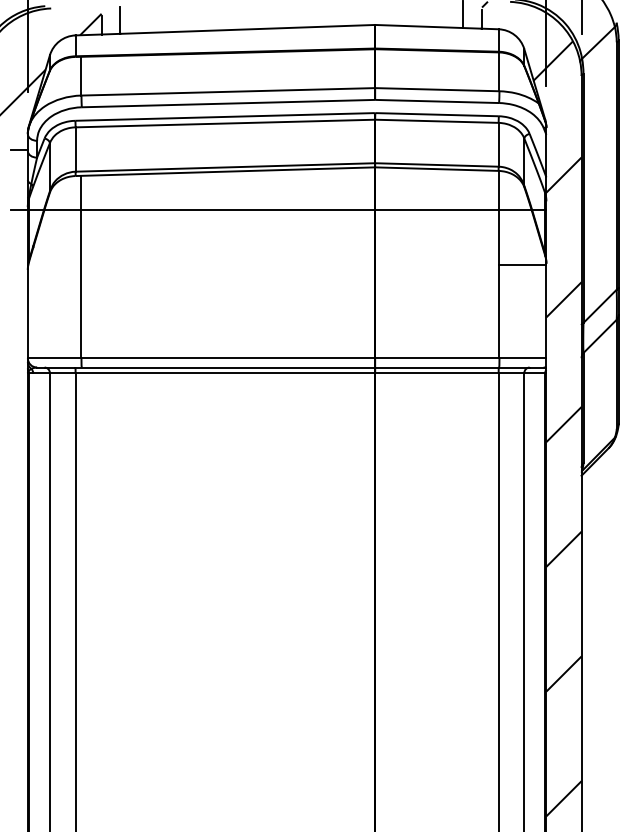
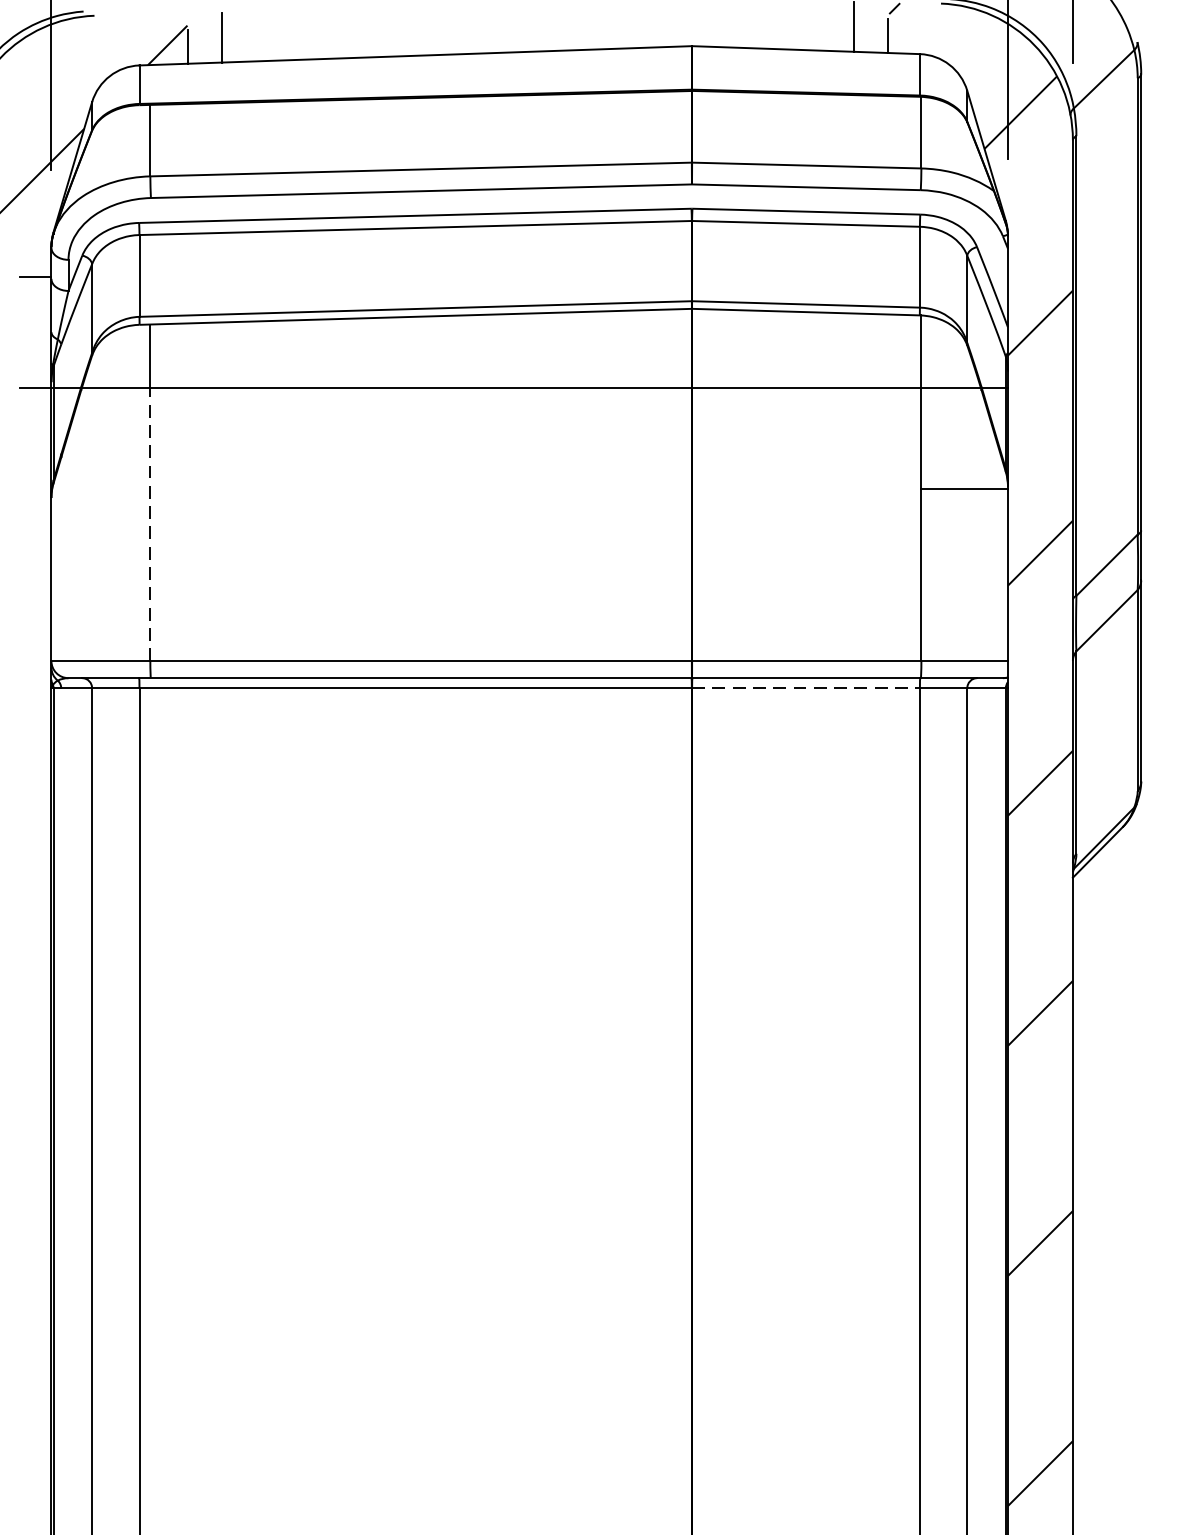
line: (81, 283) -> (150, 523), solid -> dashed
line: (436, 373) -> (805, 689), solid -> dashed

